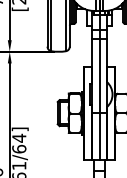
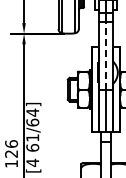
line: (99, 75) -> (105, 55), solid -> dashed

